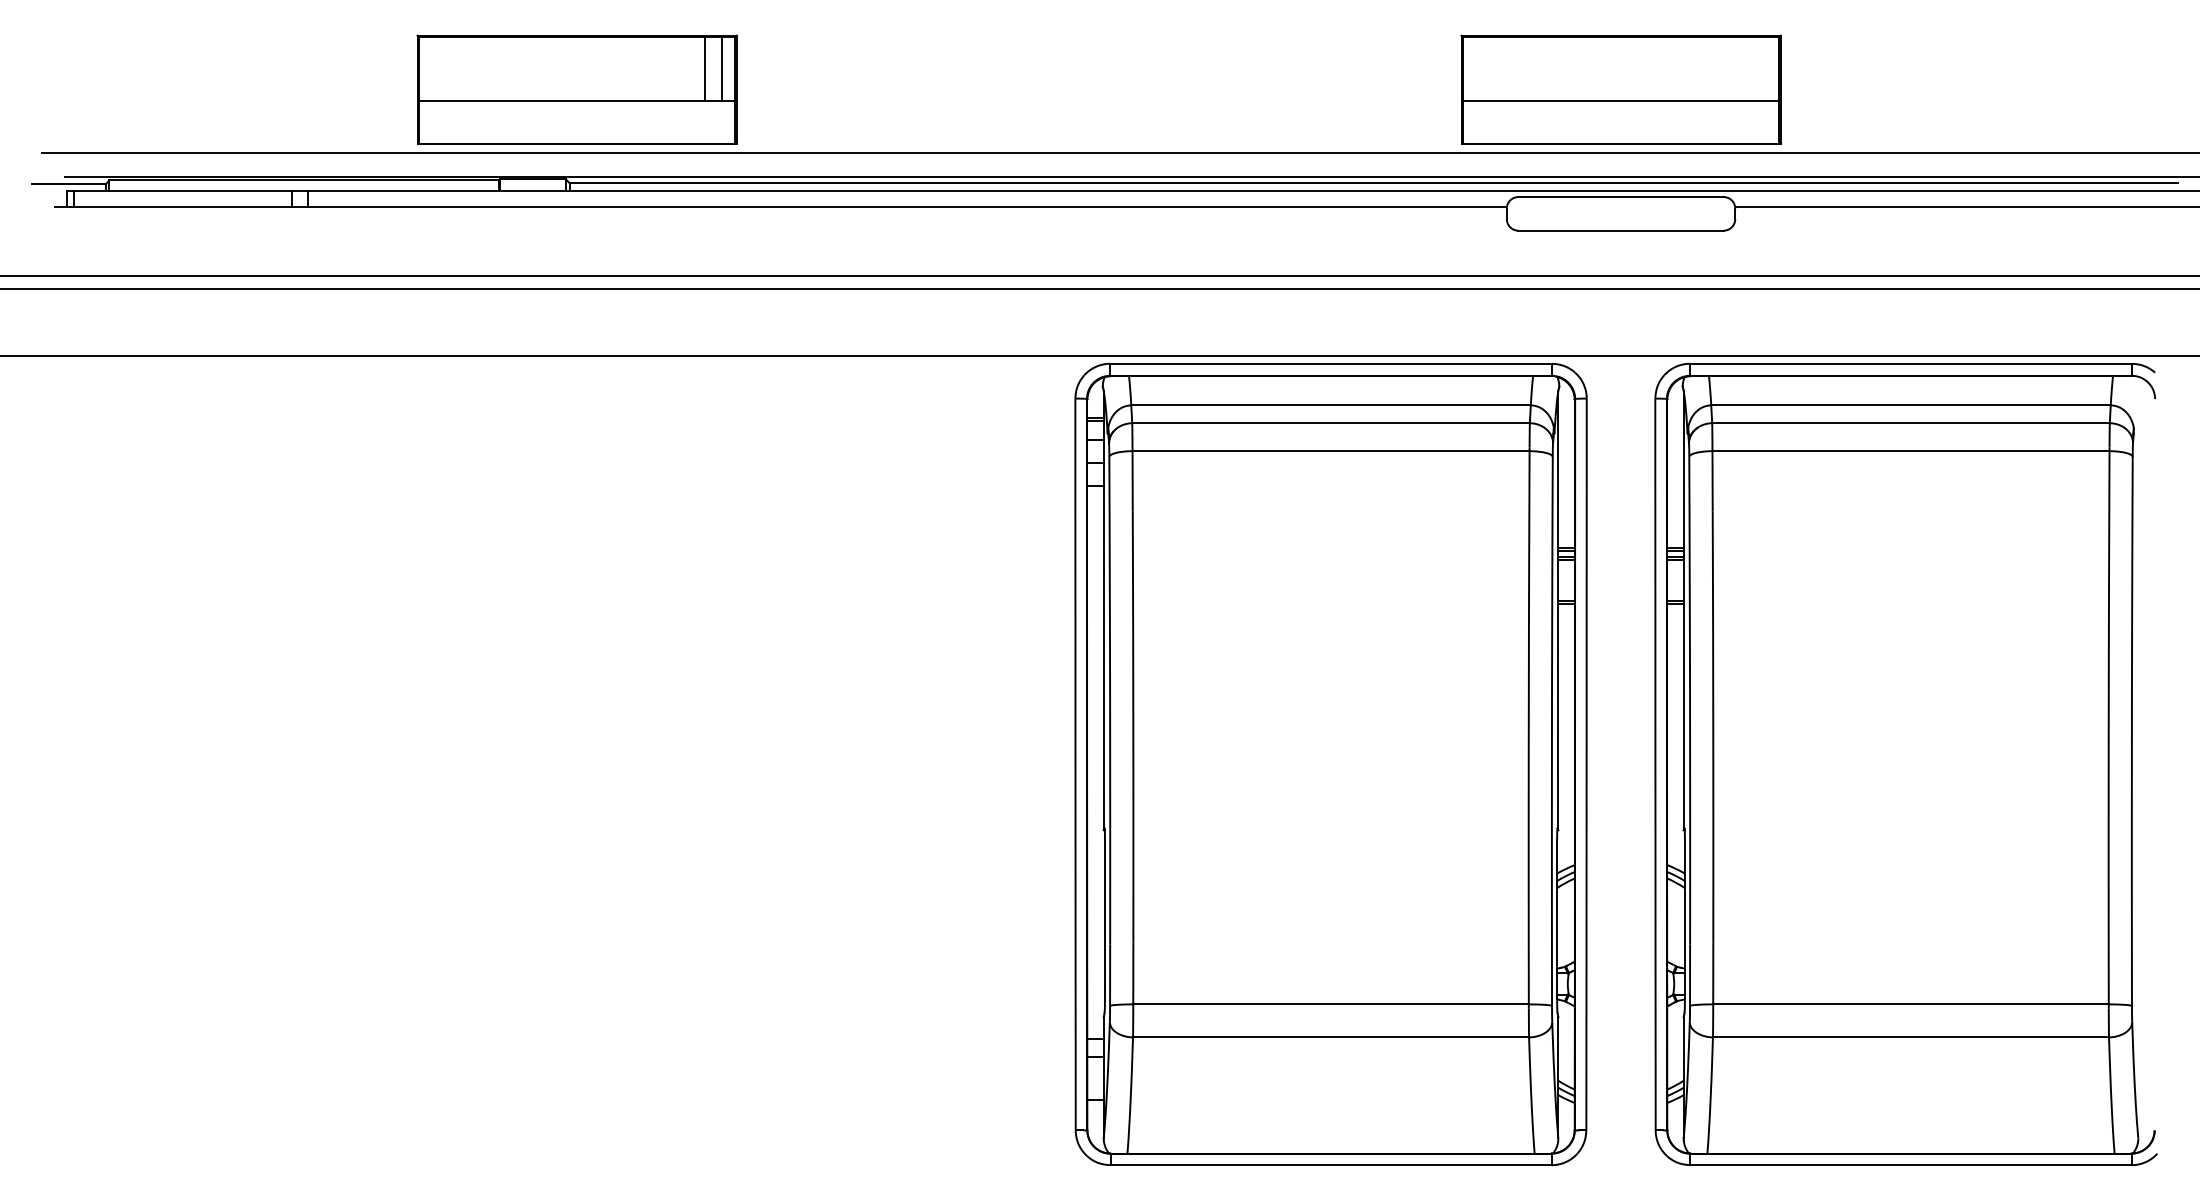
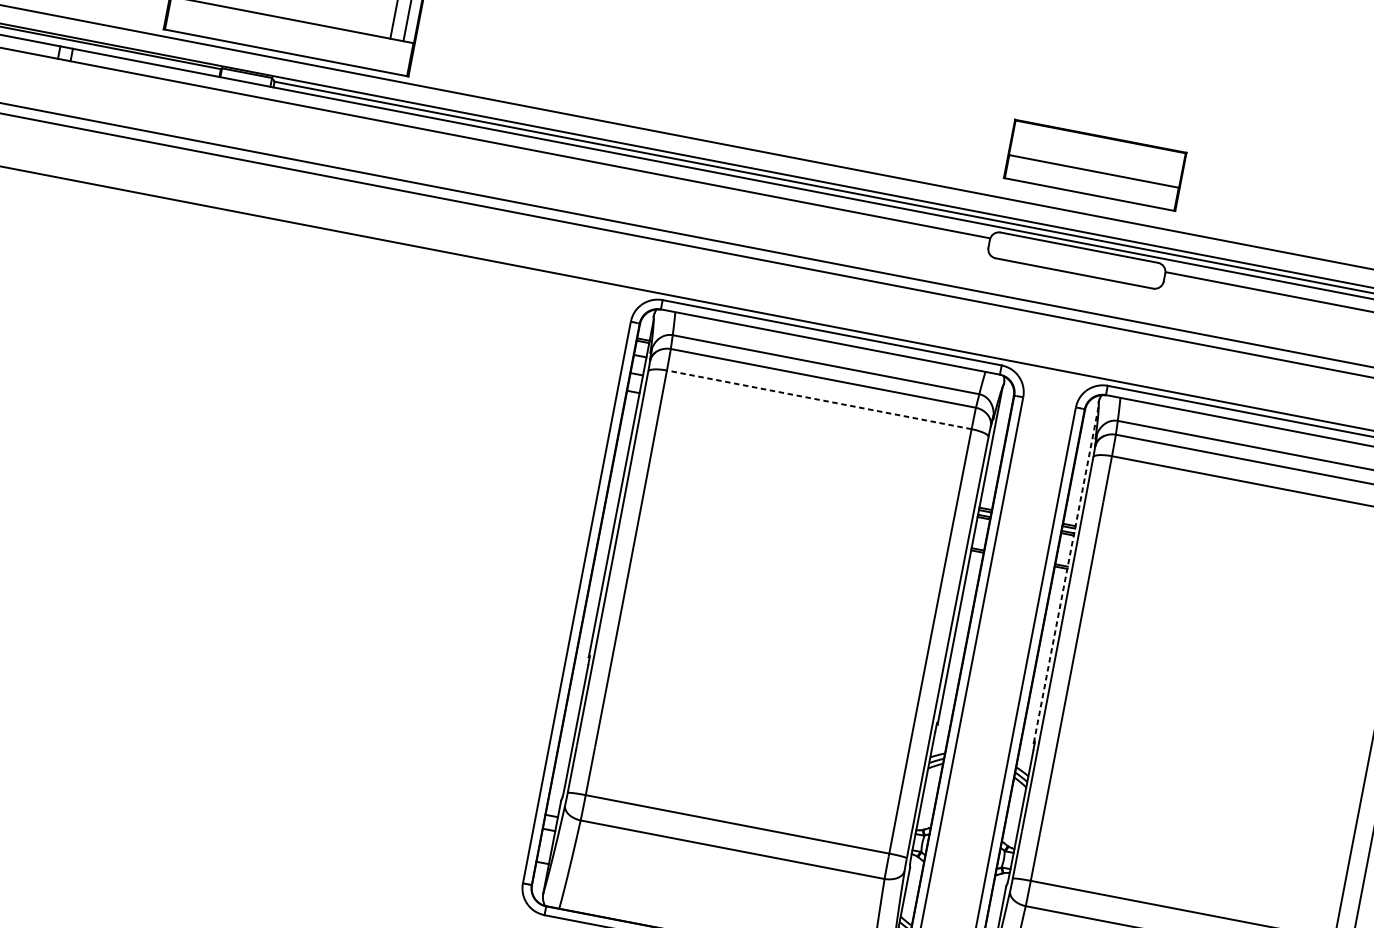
part: (1620, 89) -> (1094, 165), size x0.7
line: (1331, 451) -> (819, 400), solid -> dashed
line: (1683, 610) -> (1066, 574), solid -> dashed

